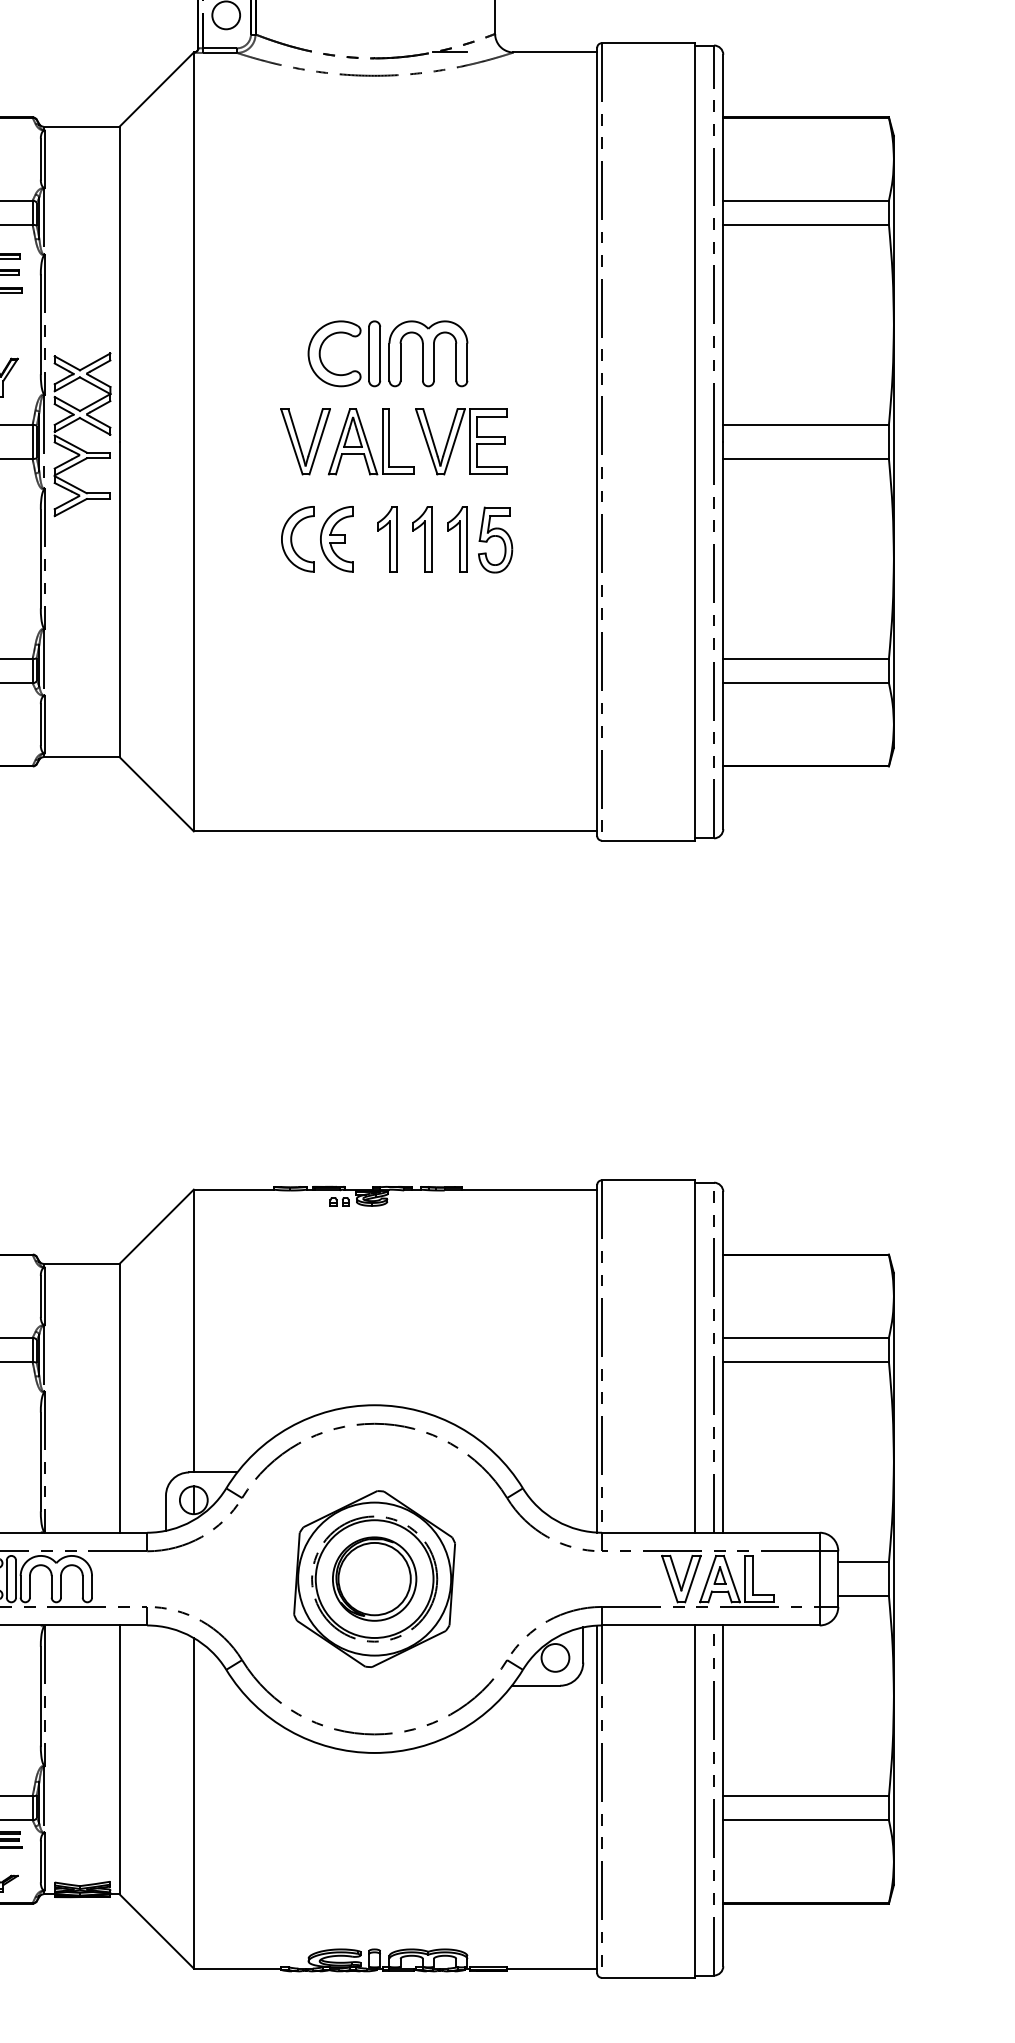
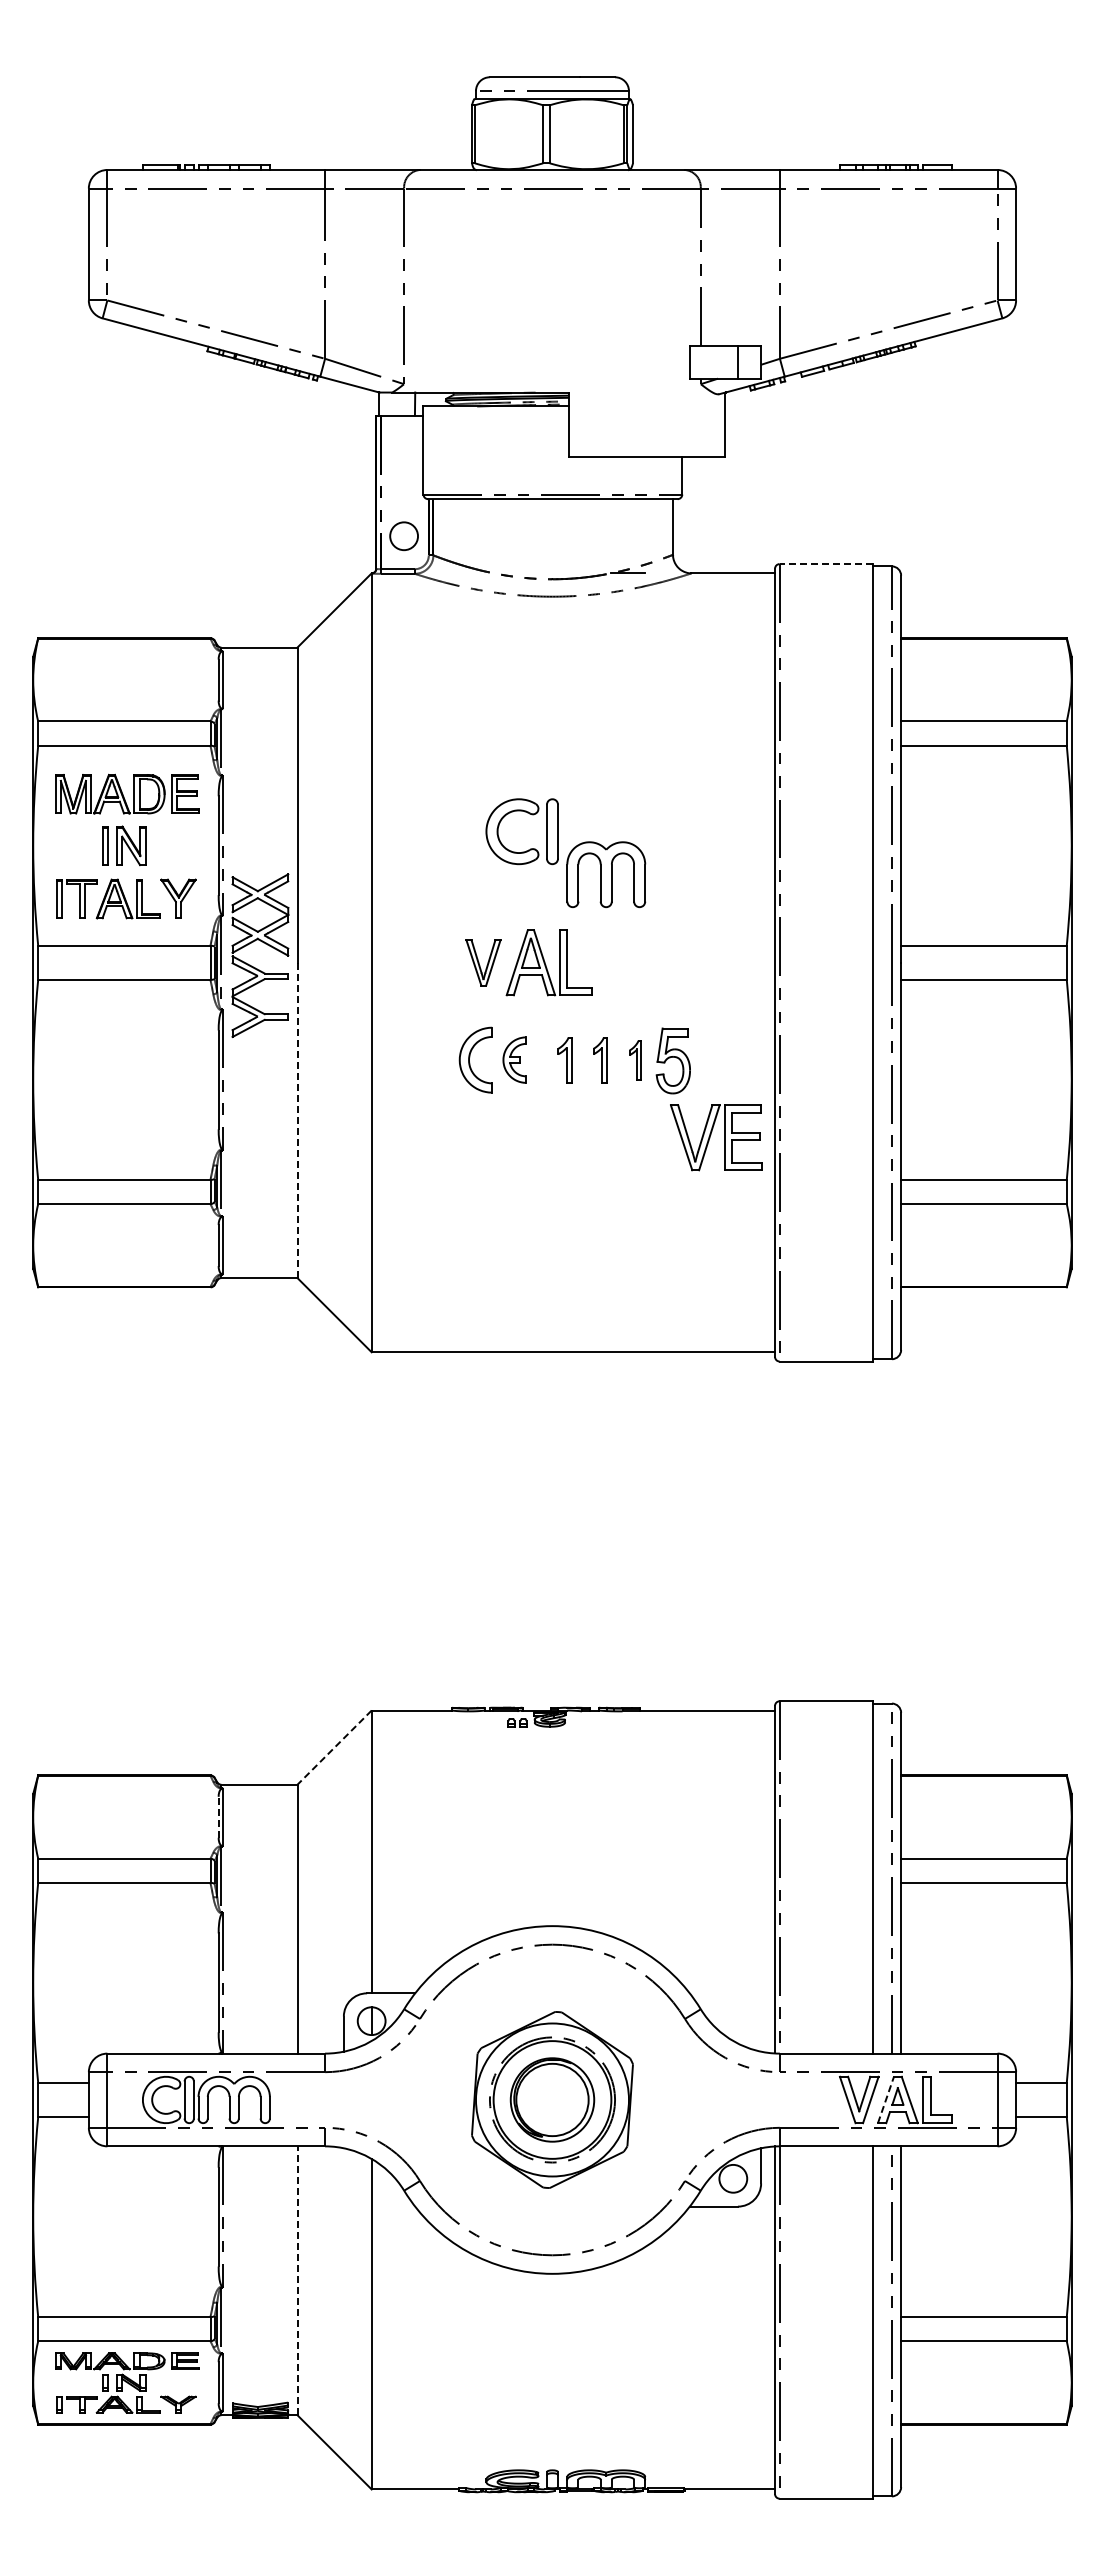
line: (648, 43) -> (826, 564), solid -> dashed
part: (351, 336) -> (529, 814), moved
part: (305, 441) -> (483, 962), size x0.7
part: (461, 441) -> (716, 1137), moved
part: (336, 538) -> (514, 1059), size x0.7
part: (386, 539) -> (564, 1060), size x0.7
part: (422, 539) -> (600, 1060), size x0.7
part: (457, 539) -> (635, 1060), size x0.6
line: (119, 599) -> (297, 1120), solid -> dashed
line: (156, 1226) -> (334, 1747), solid -> dashed
line: (40, 1295) -> (218, 1816), solid -> dashed
line: (707, 1578) -> (885, 2099), solid -> dashed
line: (119, 1759) -> (297, 2280), solid -> dashed

